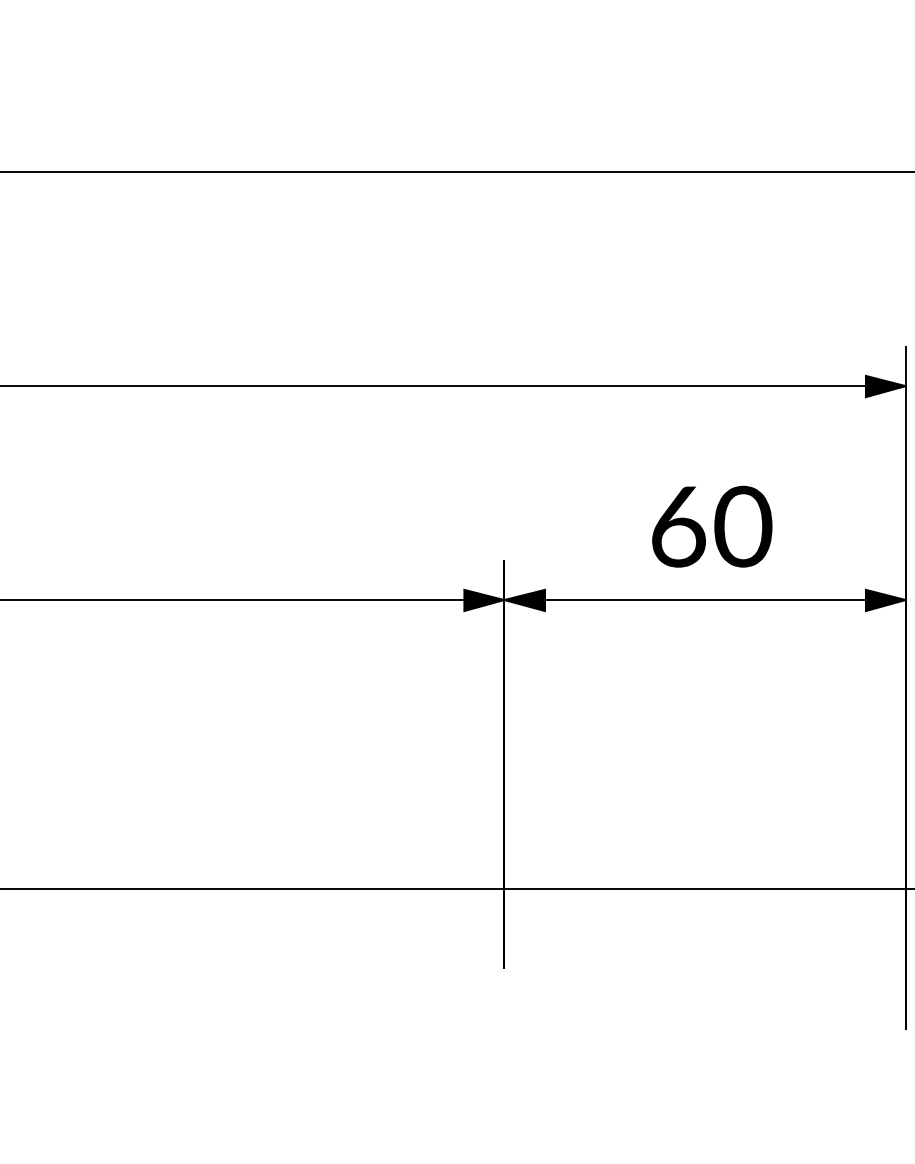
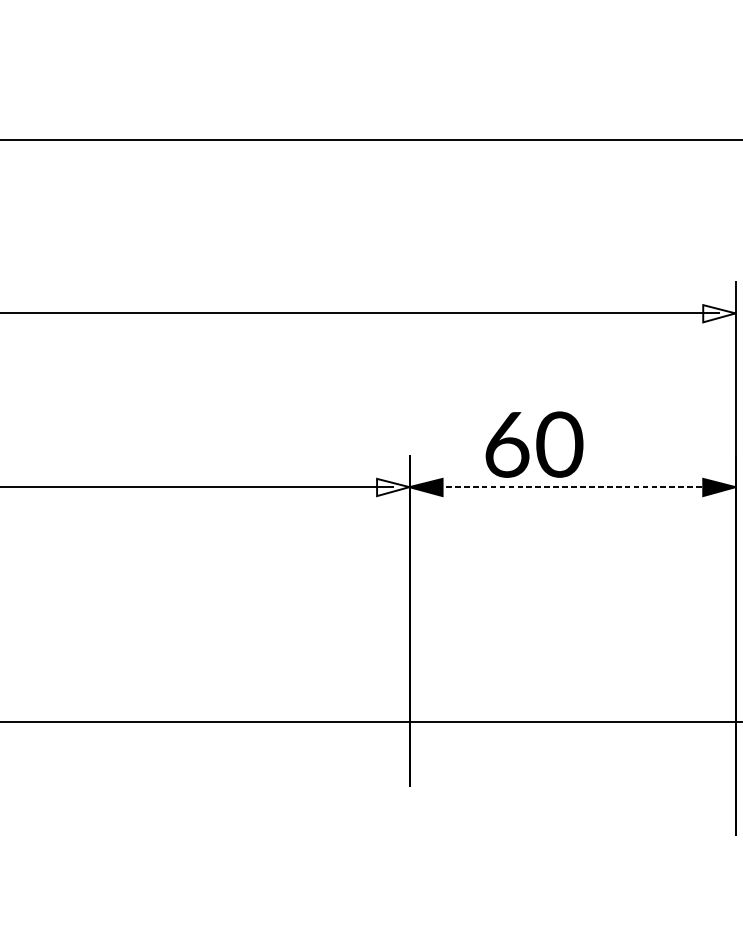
fill: (885, 386) -> (719, 313), removed
text: (712, 526) -> (534, 444), moved
fill: (484, 600) -> (393, 487), removed
line: (704, 600) -> (572, 487), solid -> dashed

